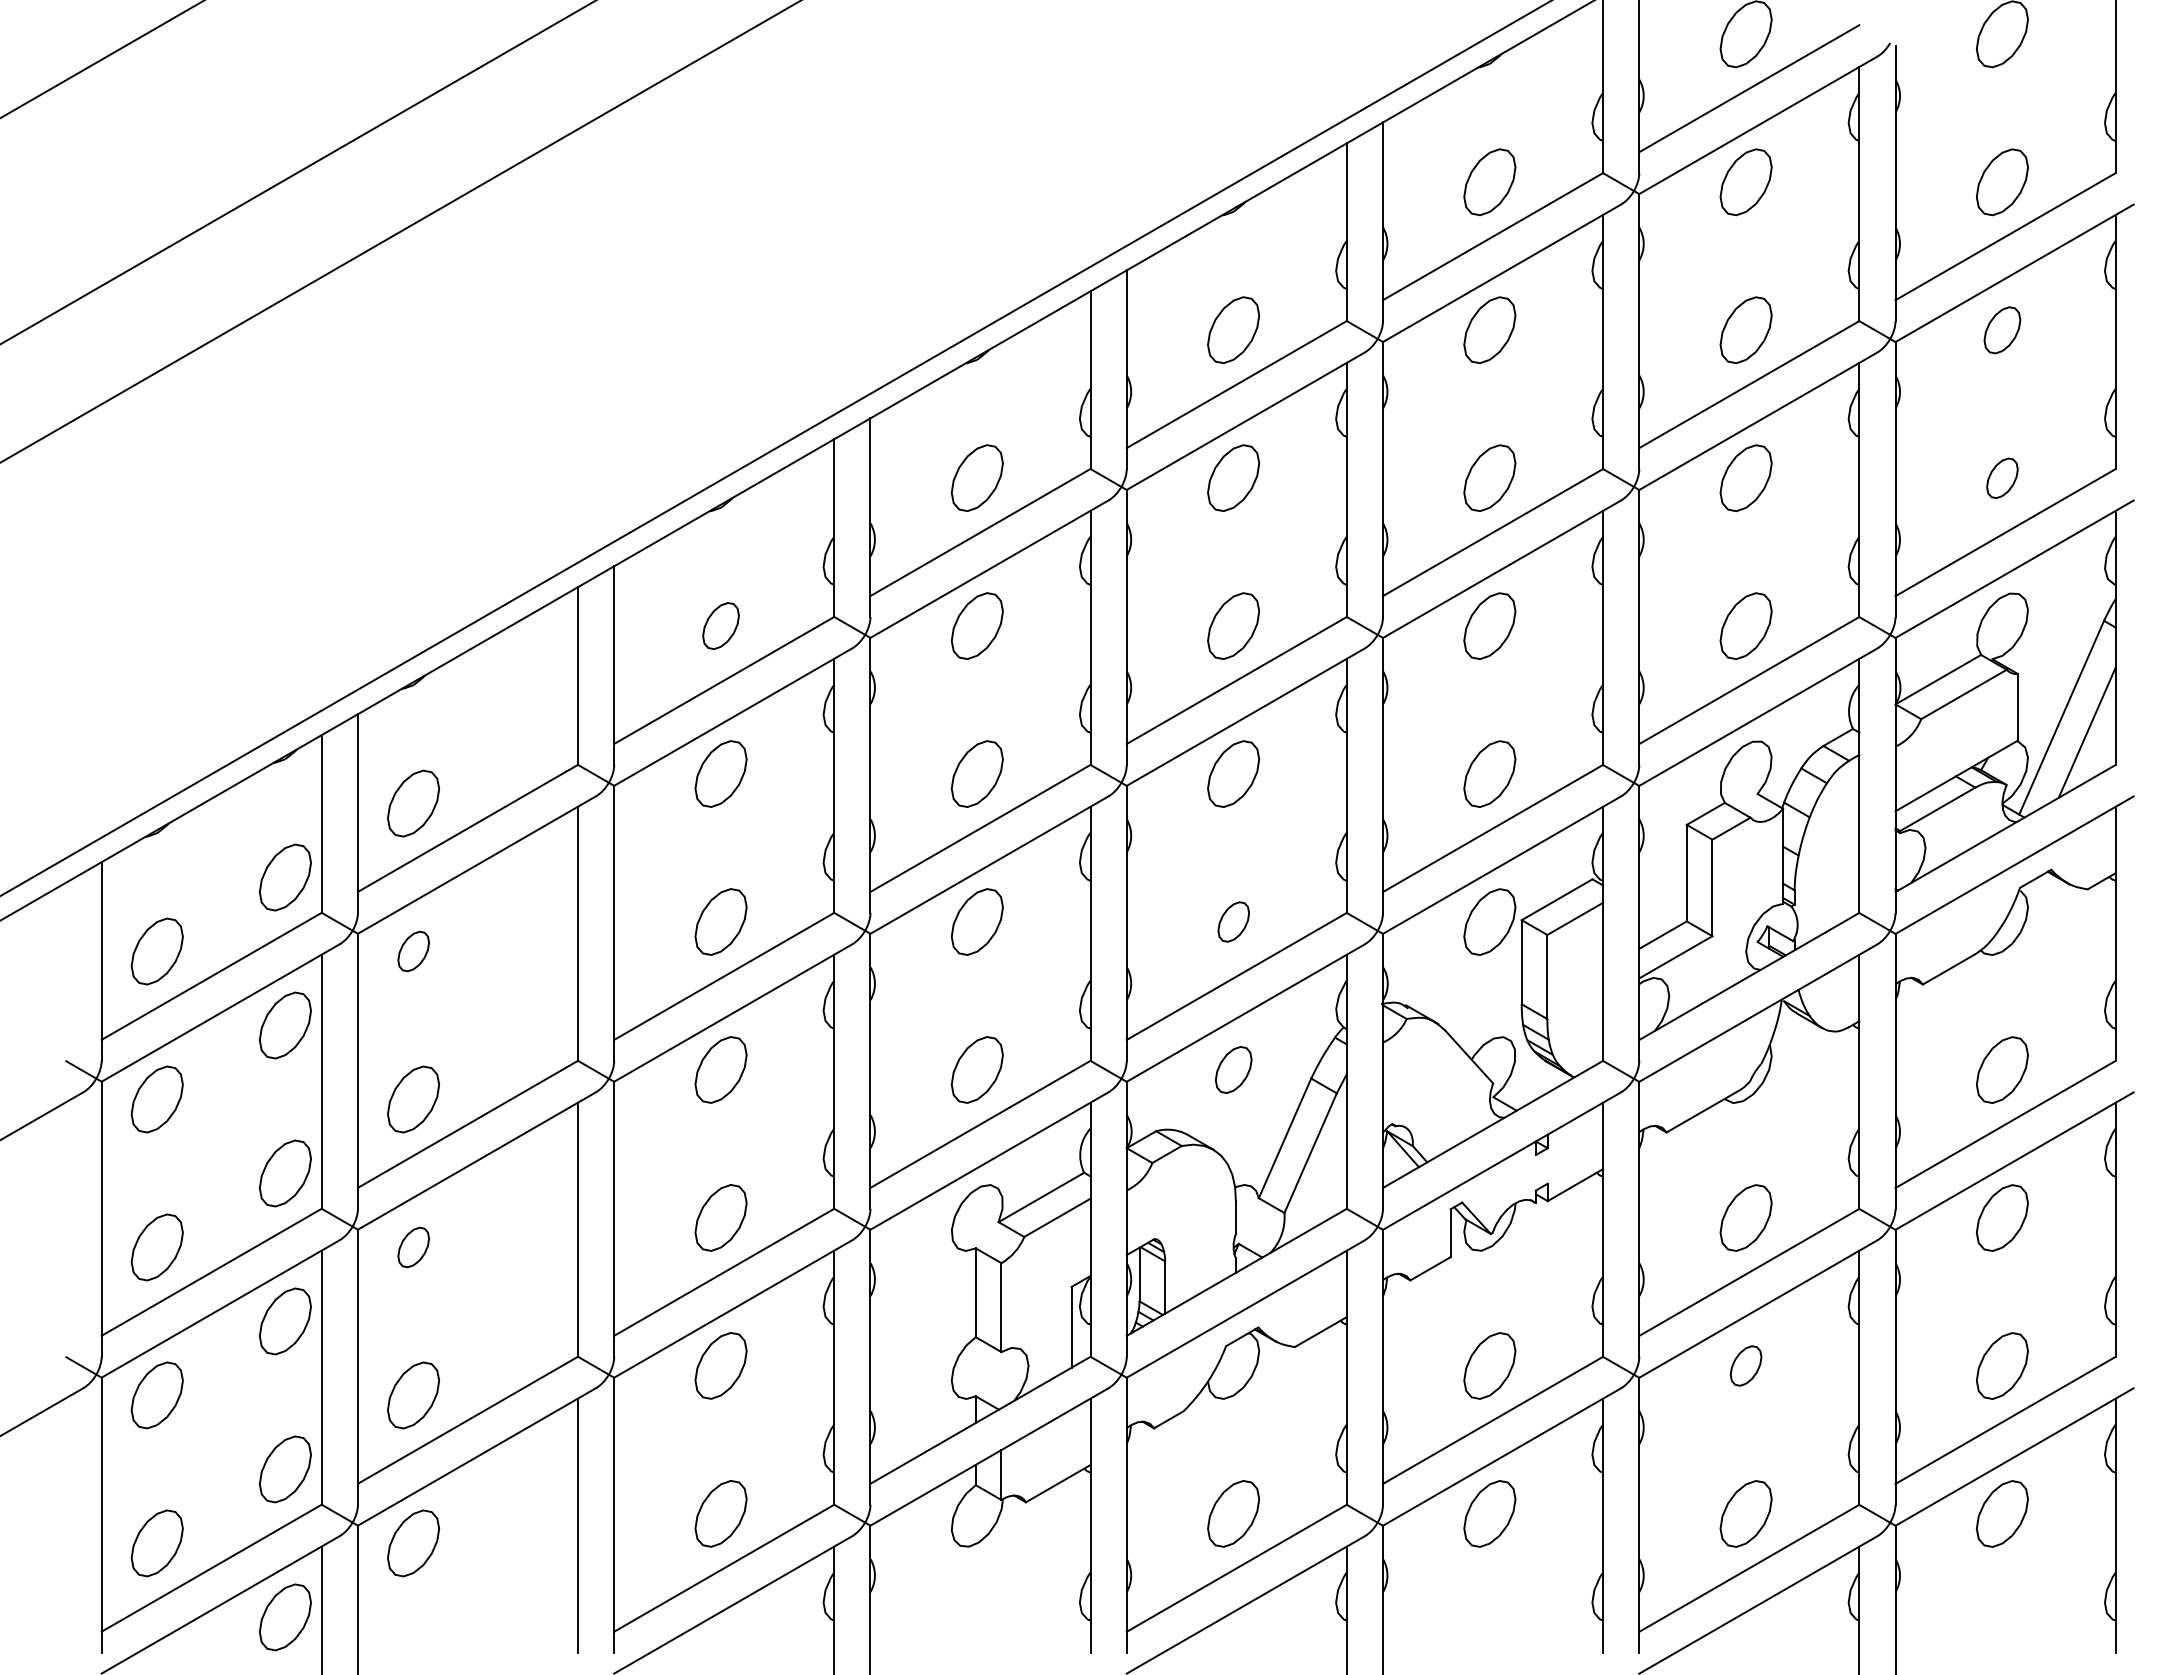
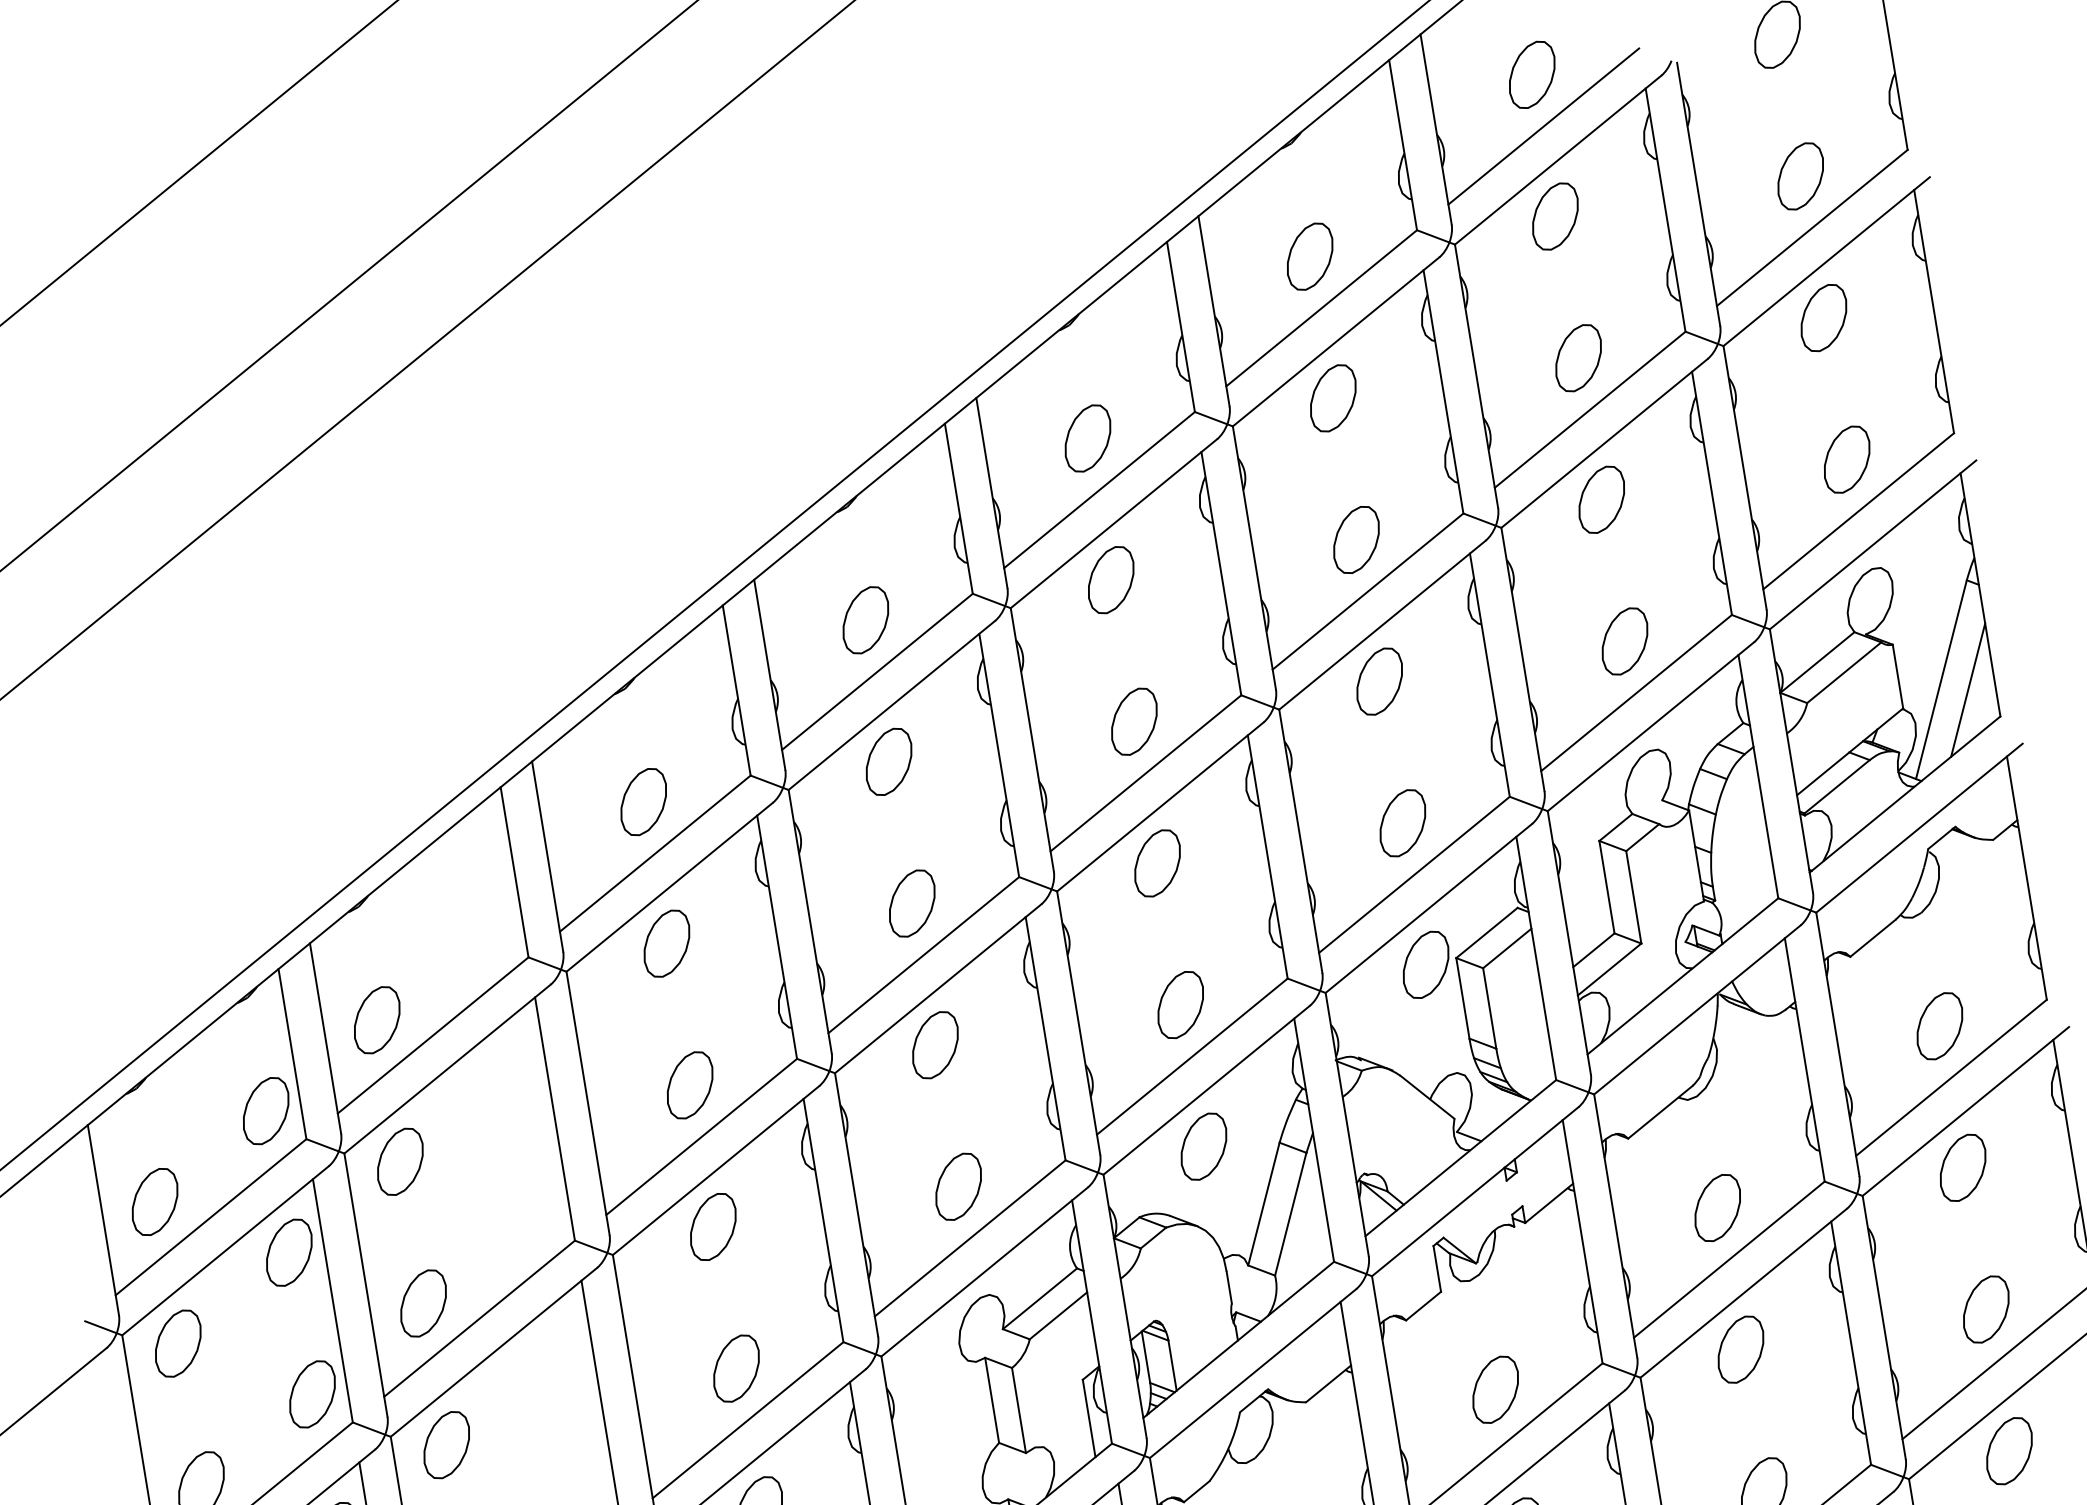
part: (2002, 330) -> (1824, 318), size x1.43
part: (2002, 478) -> (1847, 459), size x1.67
part: (720, 625) -> (643, 801), size x1.43
part: (1233, 921) -> (1180, 1004), size x1.67
part: (413, 951) -> (400, 1161), size x1.67
part: (1233, 1069) -> (1203, 1146), size x1.43
part: (413, 1247) -> (446, 1445), size x1.67
part: (1745, 1365) -> (1740, 1349), size x1.67

